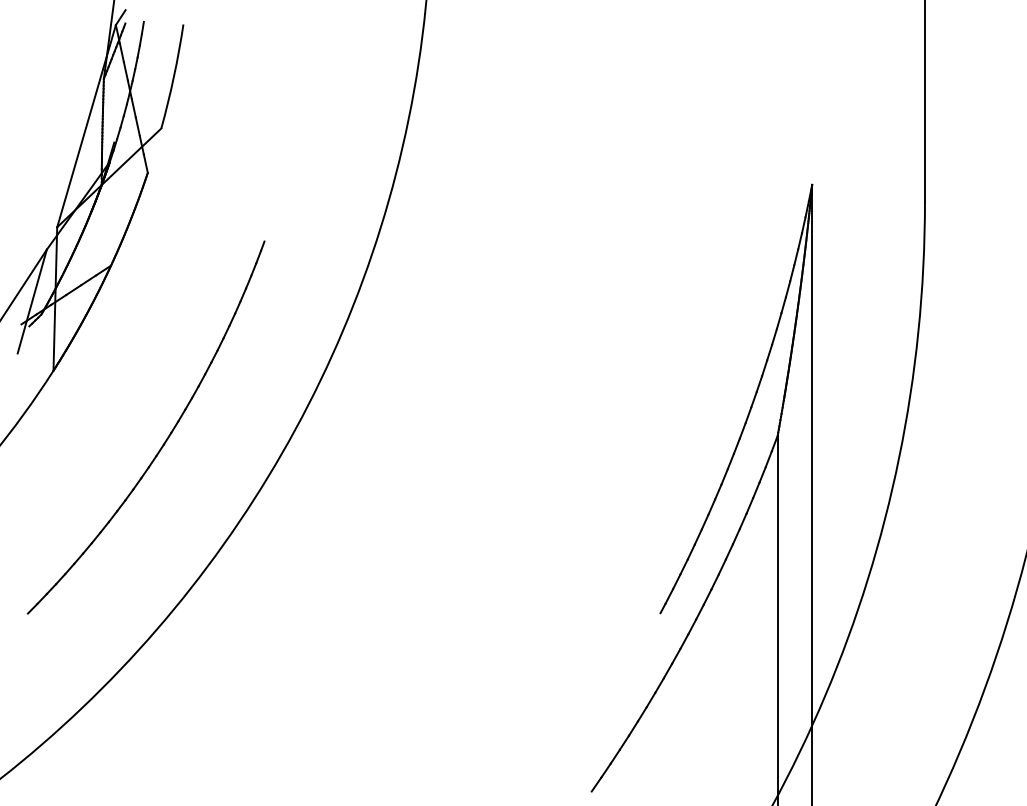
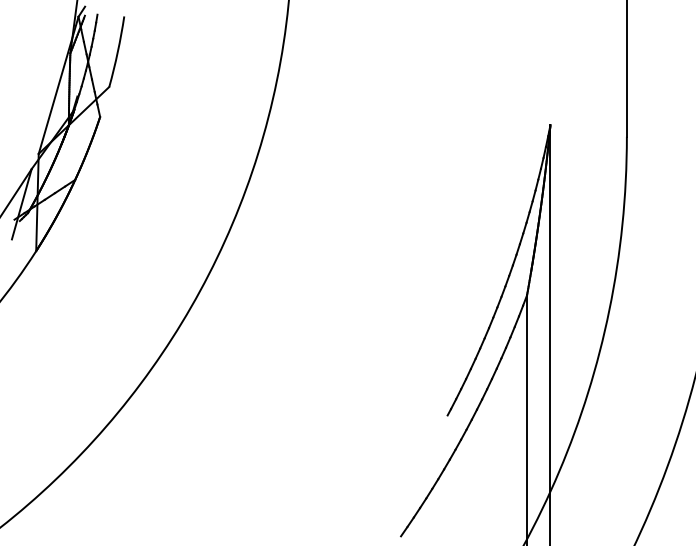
part: (166, 437) -> (112, 296), removed

